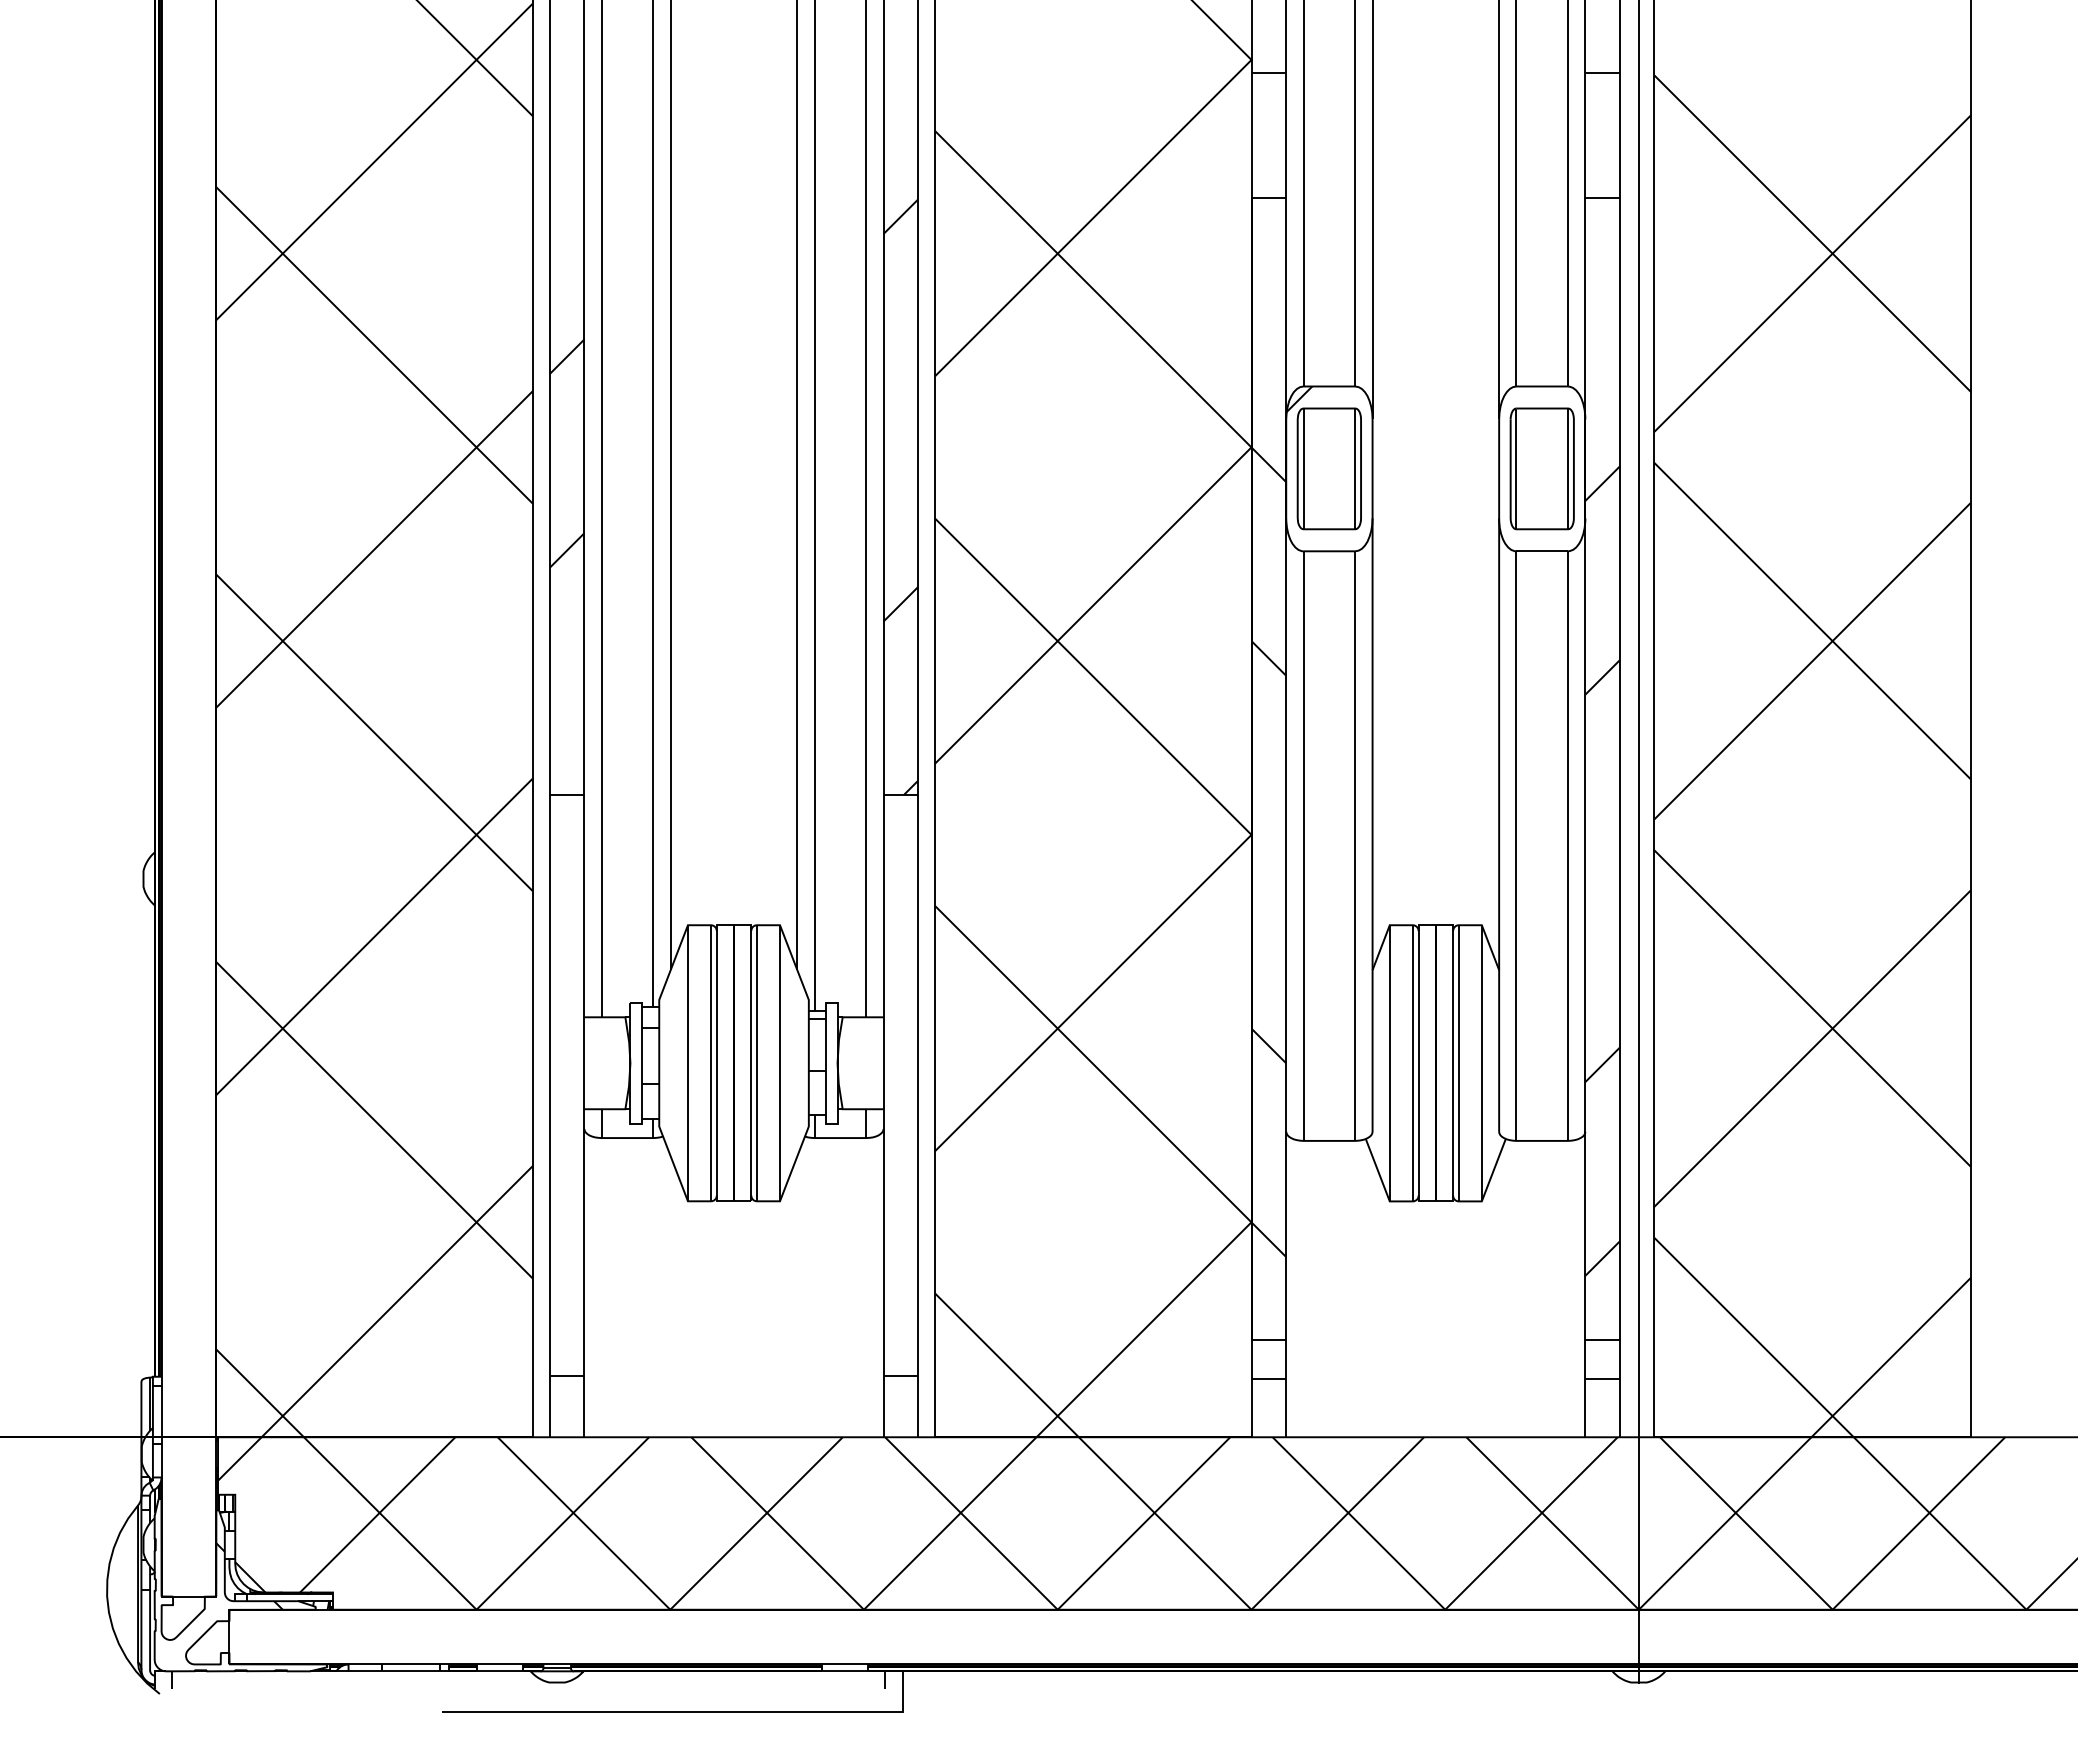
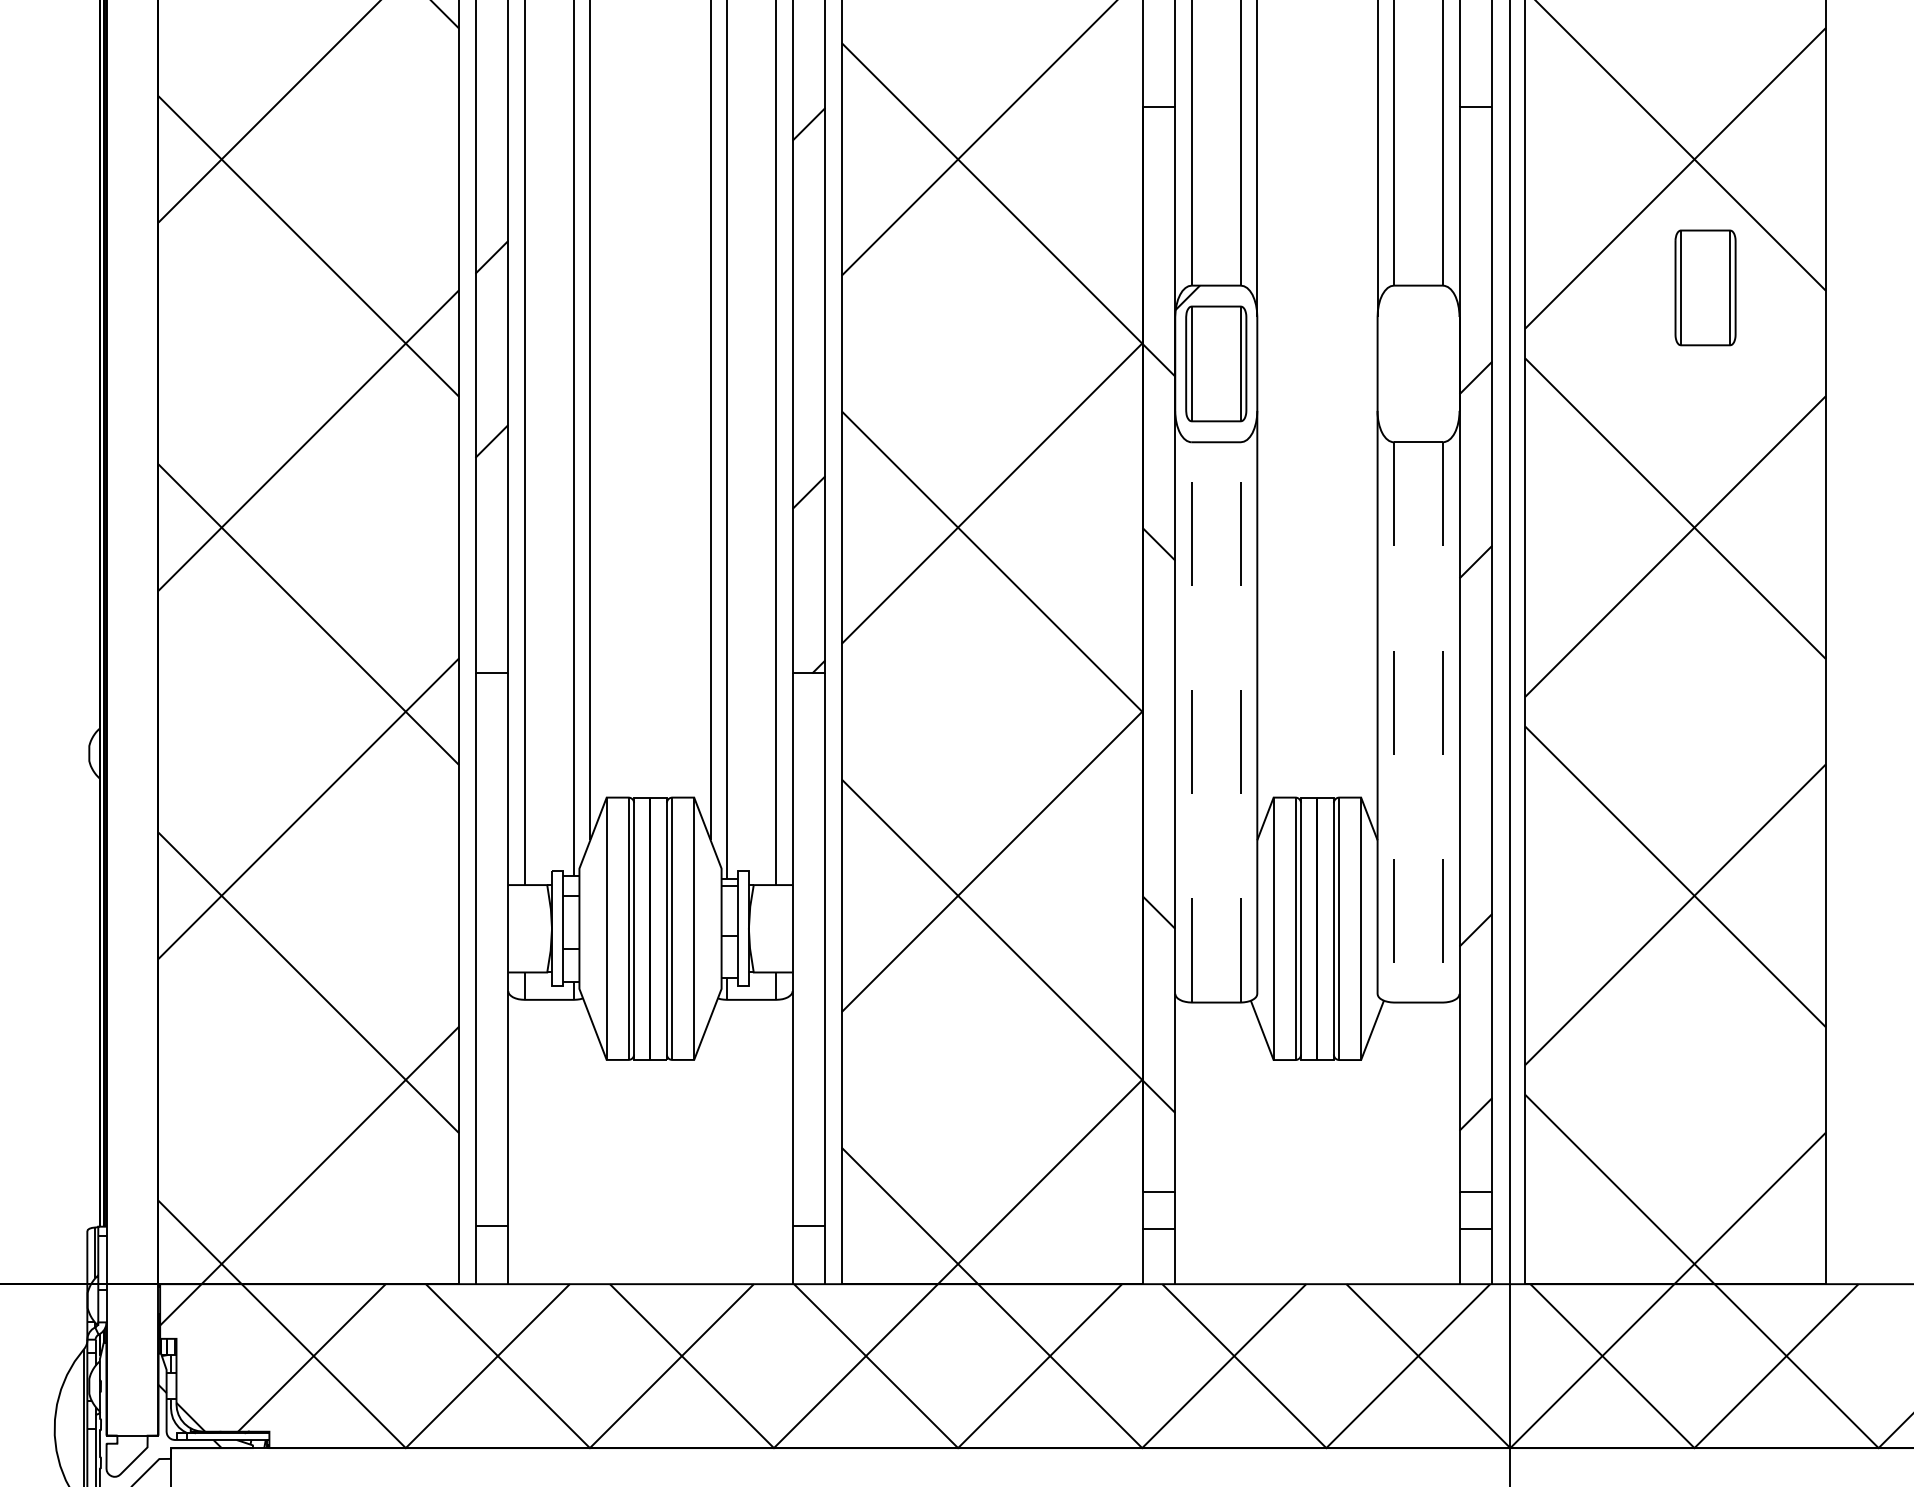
part: (1541, 468) -> (1704, 287), moved
line: (1303, 846) -> (1191, 722), solid -> dashed
line: (1355, 846) -> (1241, 722), solid -> dashed
line: (1516, 846) -> (1394, 722), solid -> dashed
line: (1568, 846) -> (1443, 722), solid -> dashed

